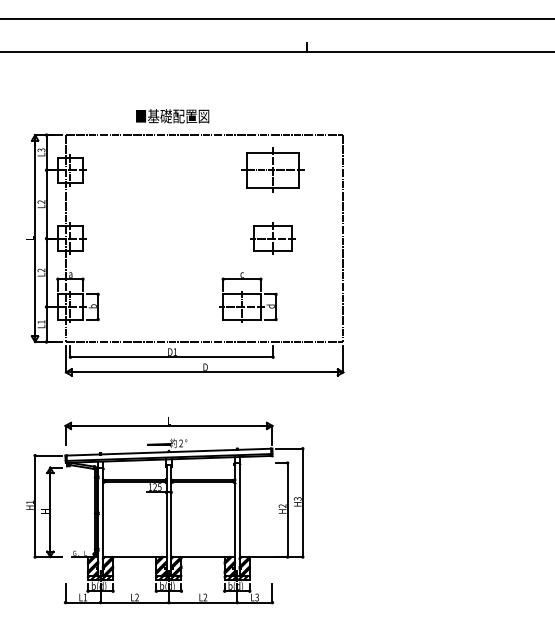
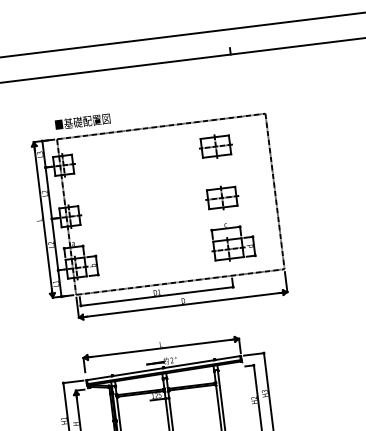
text: (172, 116) -> (82, 121), moved
part: (272, 170) -> (215, 146), size x0.71
part: (248, 297) -> (232, 241), moved

